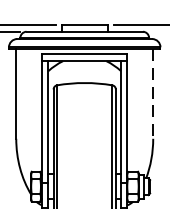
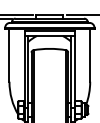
line: (153, 94) -> (90, 55), dashed -> solid

